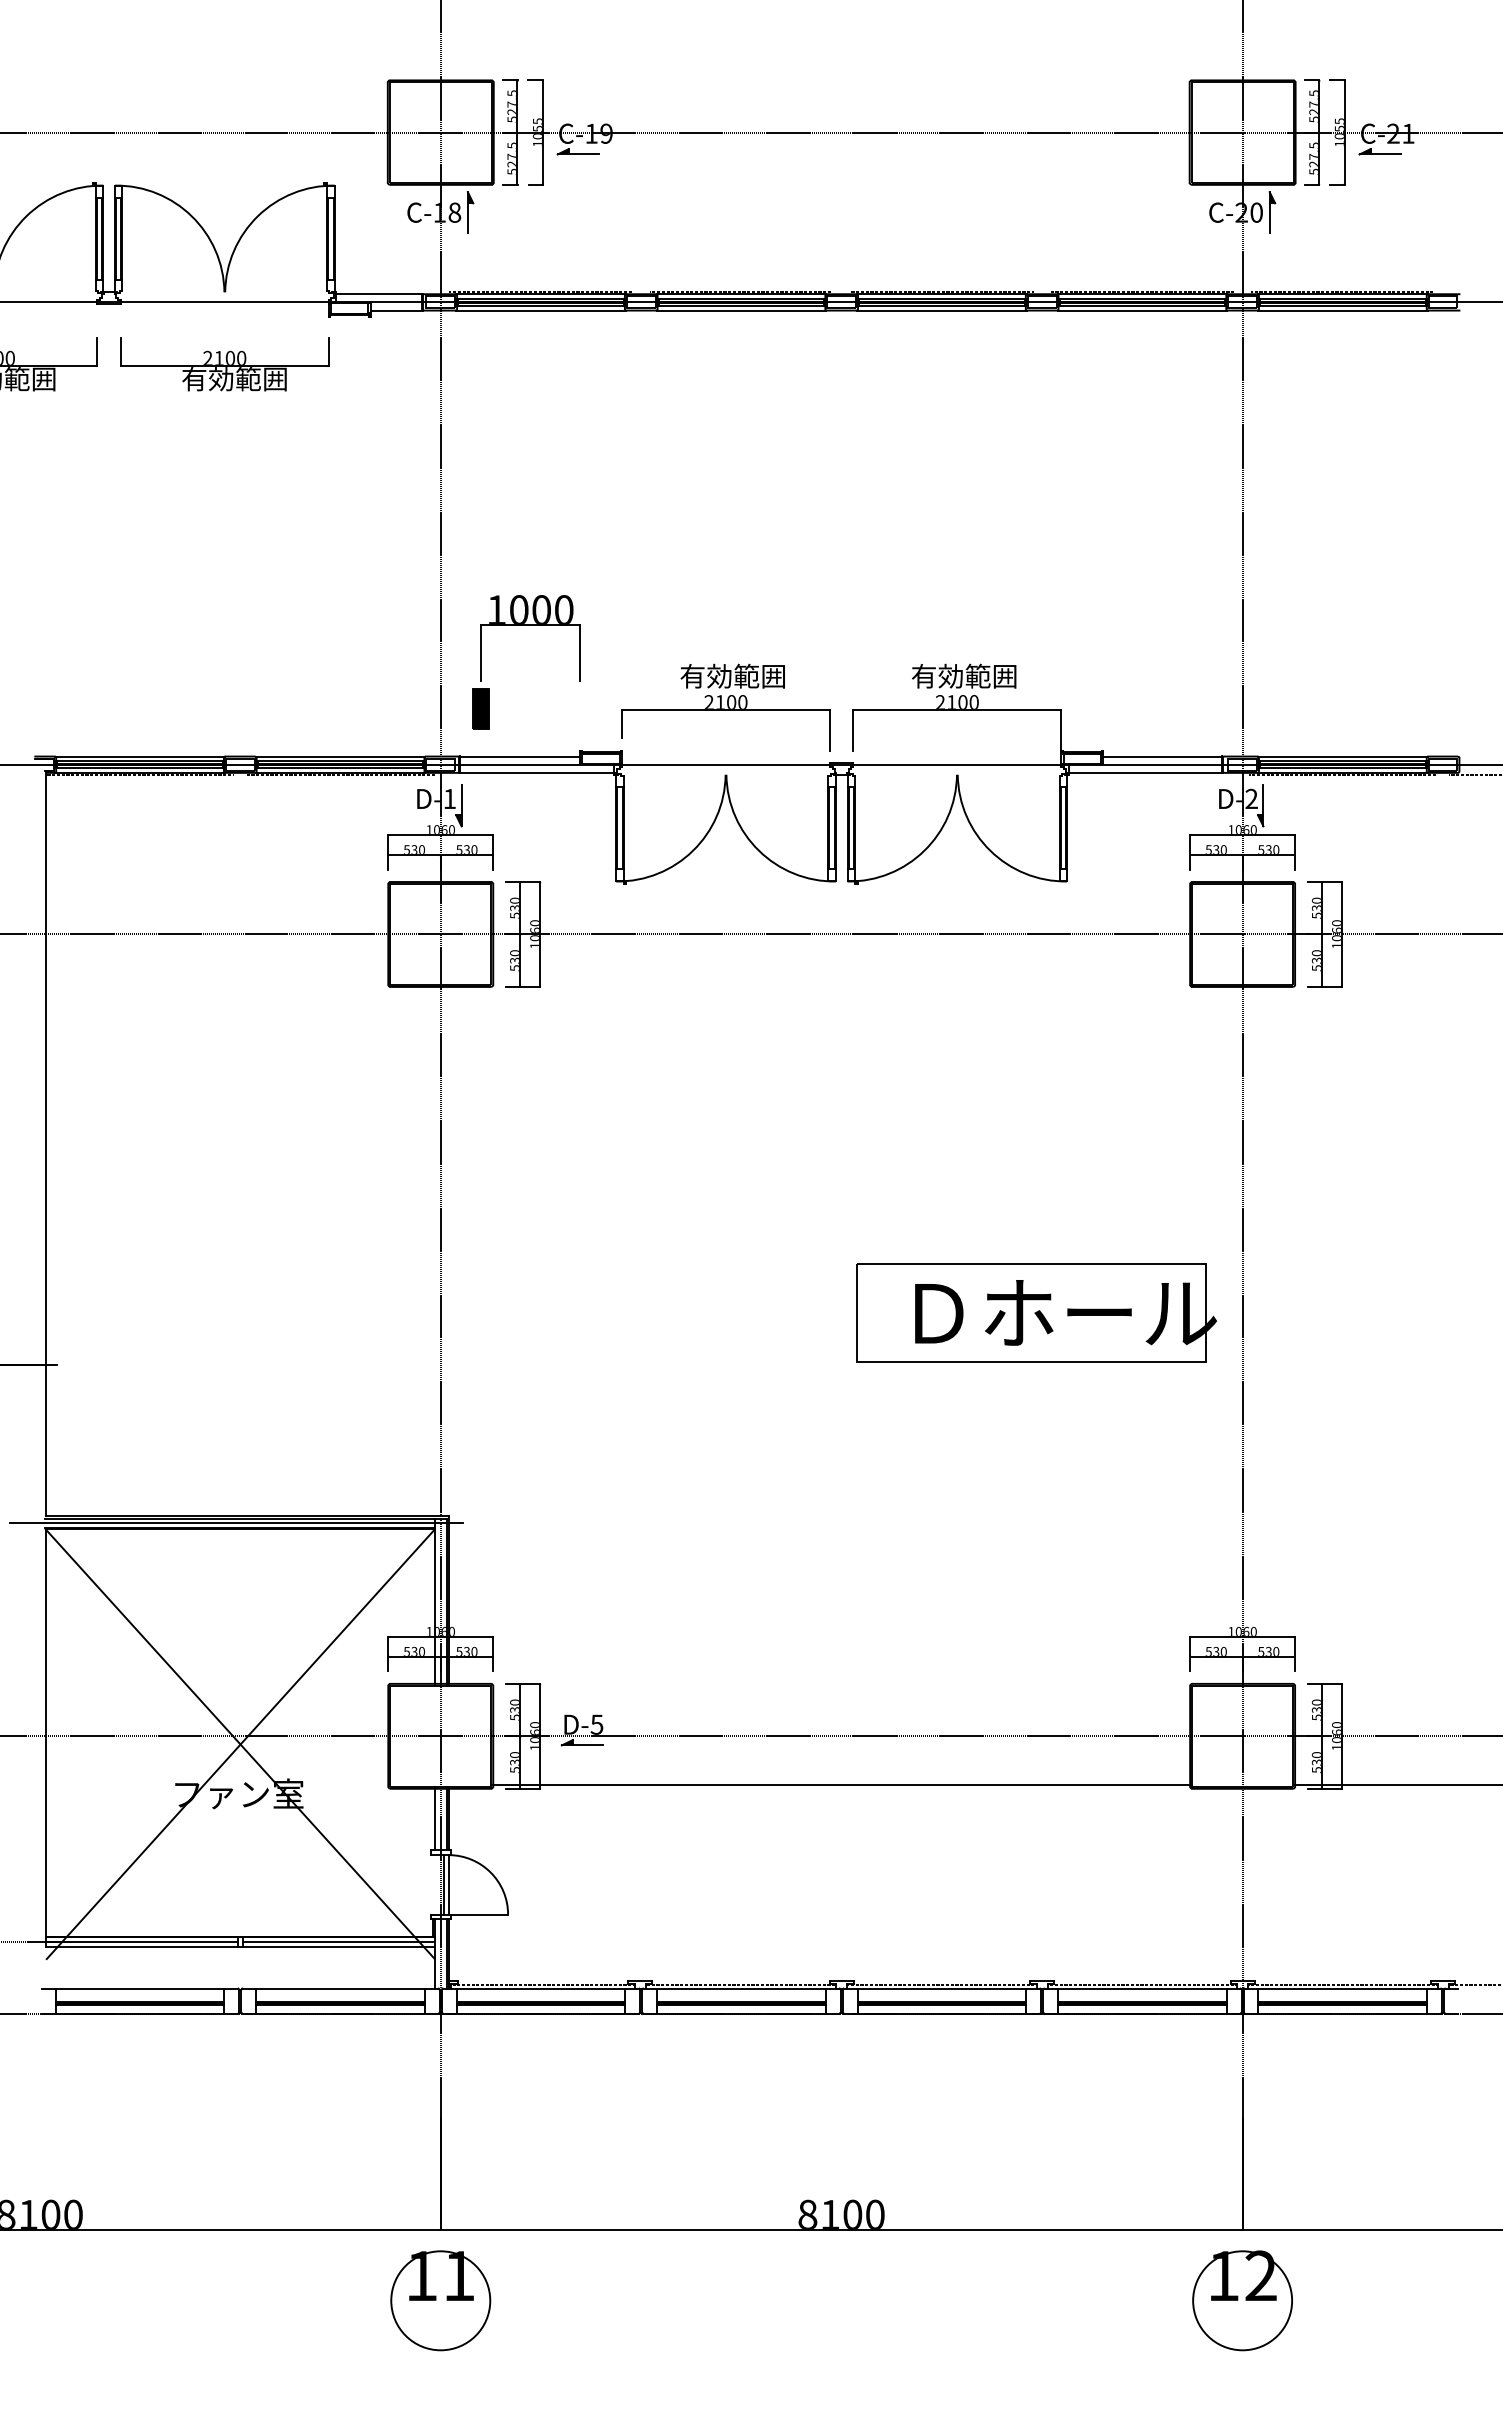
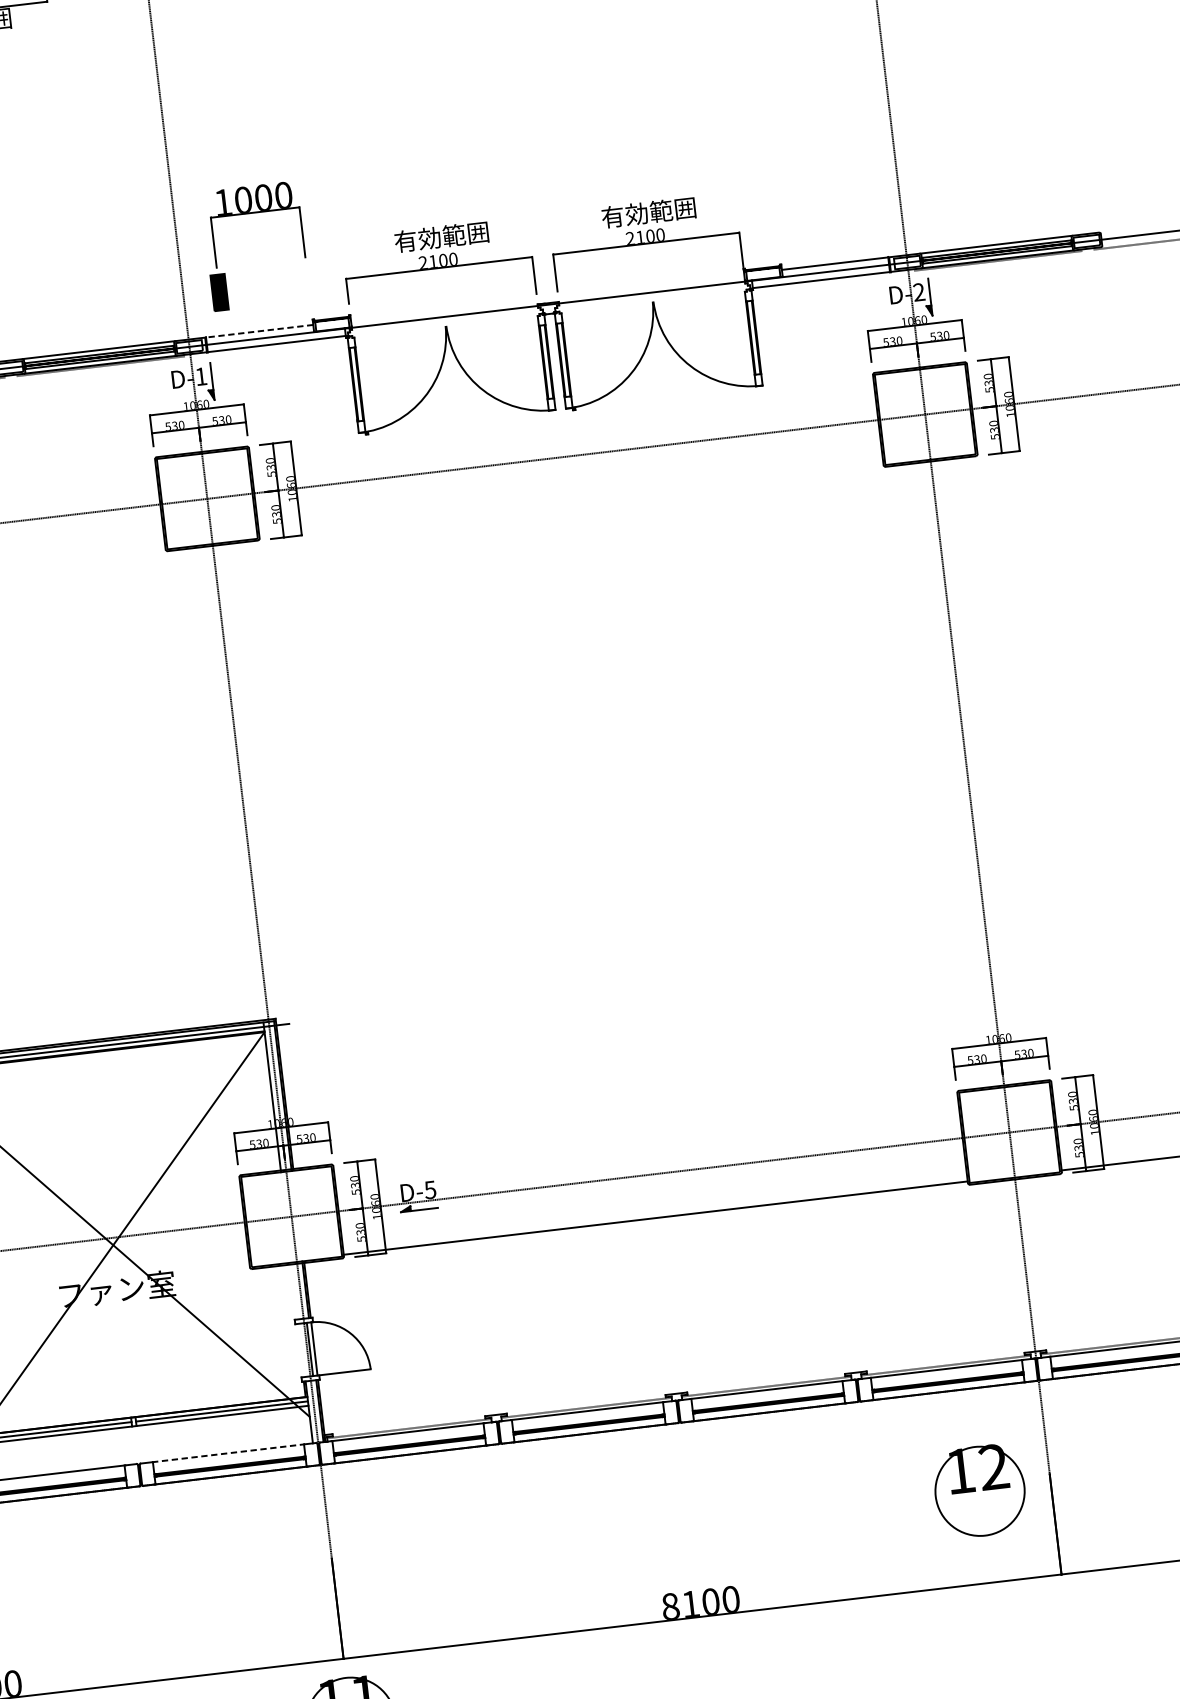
line: (520, 756) -> (260, 331), solid -> dashed
part: (1036, 1312) -> (780, 774), removed
line: (434, 1818) -> (294, 1291), removed
line: (341, 1988) -> (229, 1453), solid -> dashed
part: (1242, 2300) -> (979, 1491), moved

